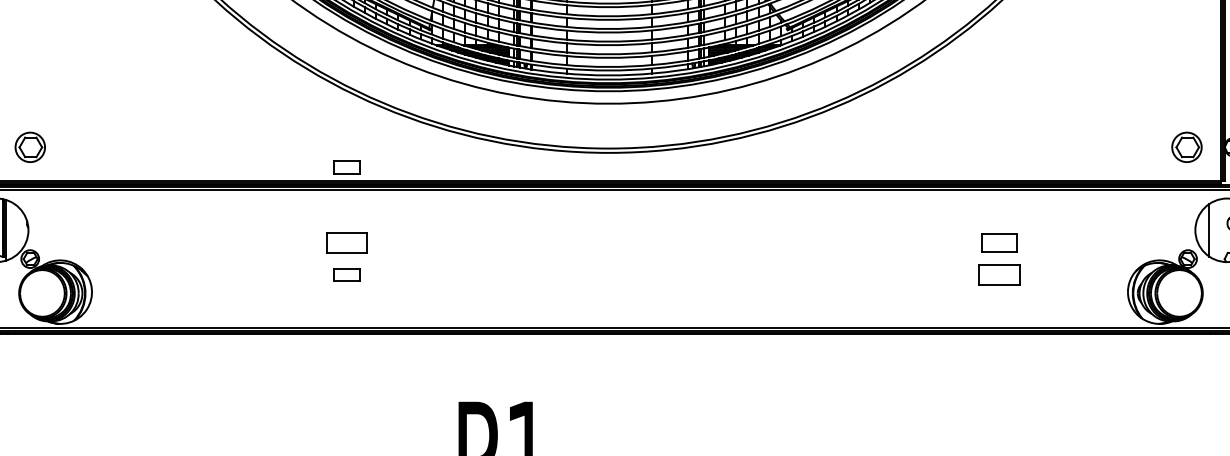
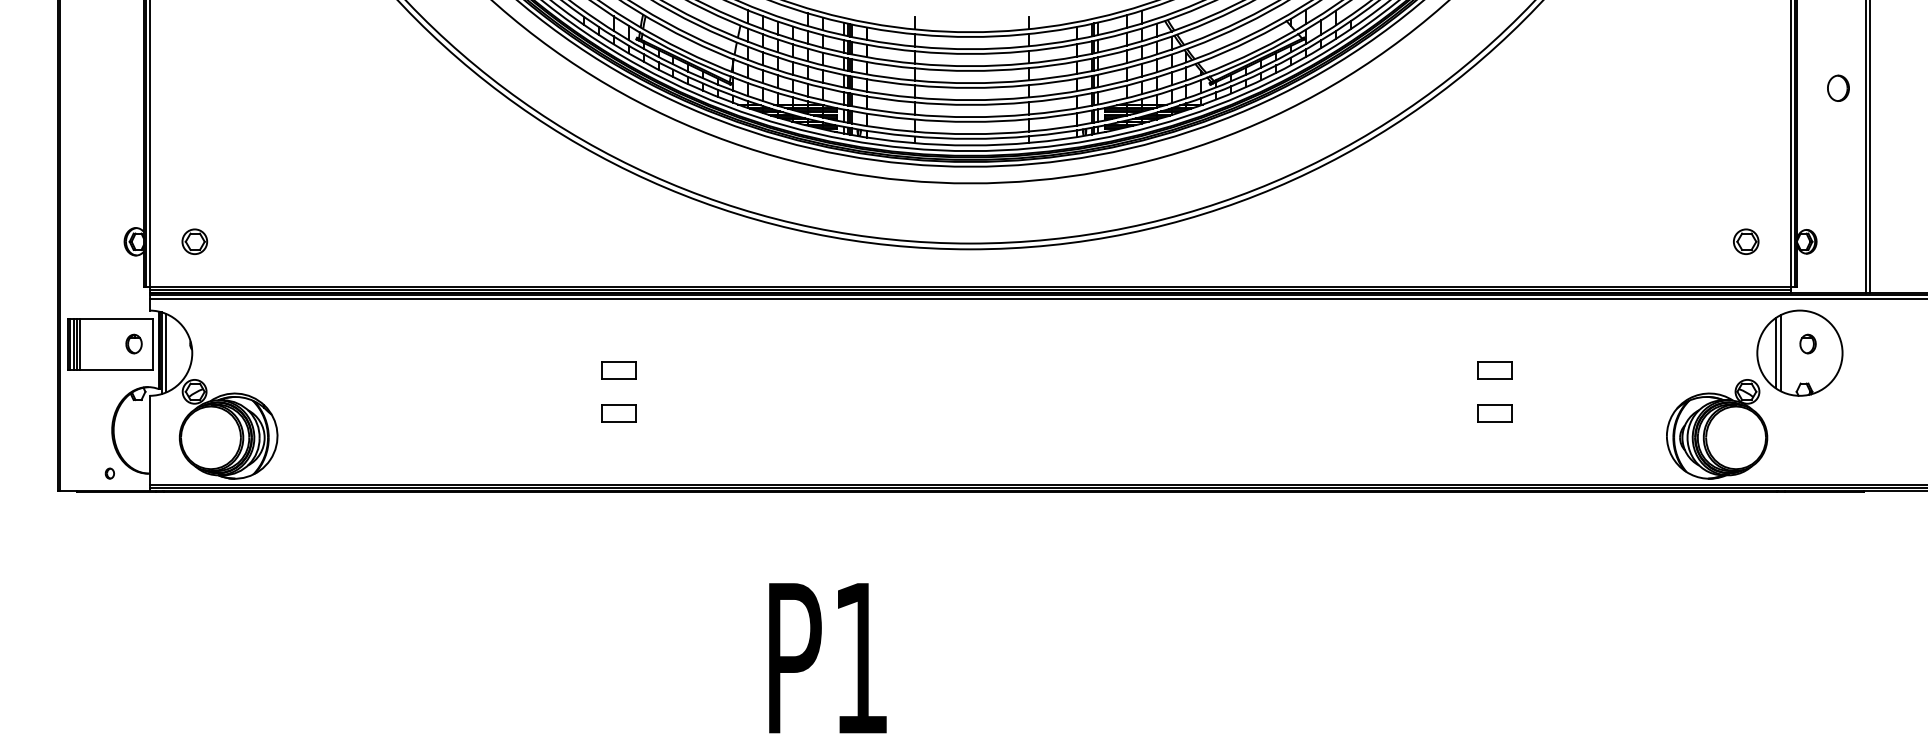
part: (30, 147) -> (194, 241), size x0.62
part: (1187, 147) -> (1746, 241), size x0.62
part: (346, 167) -> (618, 269), removed
line: (9, 230) -> (166, 353), added
line: (1212, 230) -> (1780, 353), added
part: (346, 243) -> (618, 370), size x0.62
part: (999, 243) -> (1494, 370), size x0.71
part: (999, 275) -> (1494, 413), size x0.62

